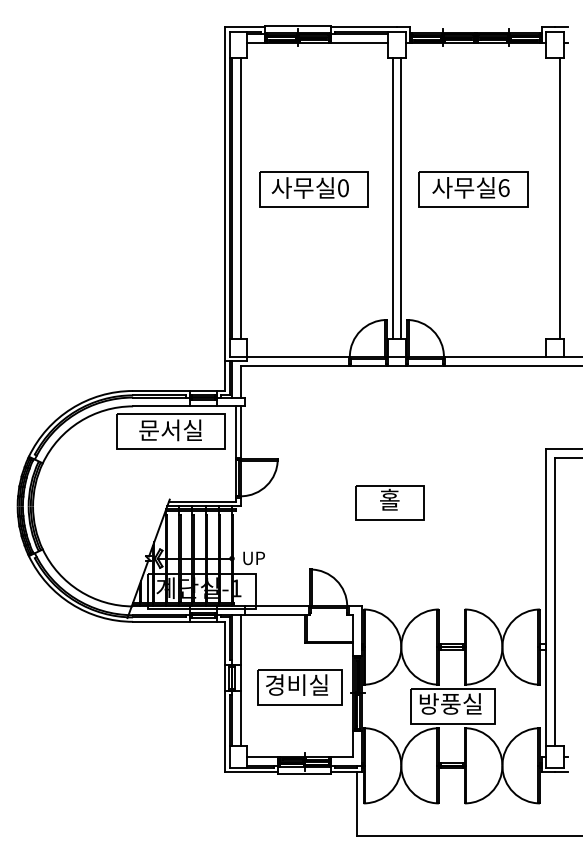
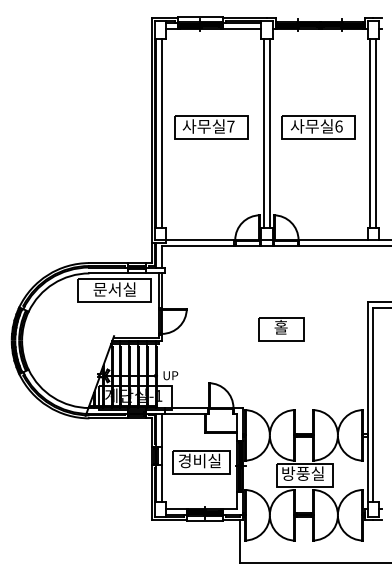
text: (342, 187) -> (230, 126), 0 -> 7
line: (550, 198) -> (370, 133), added
part: (390, 503) -> (281, 329), moved

